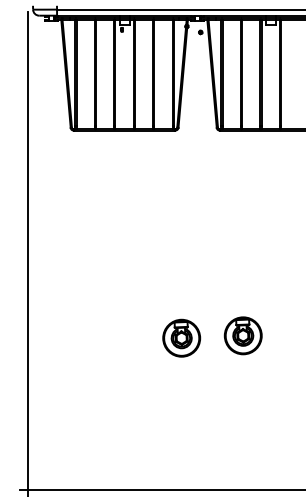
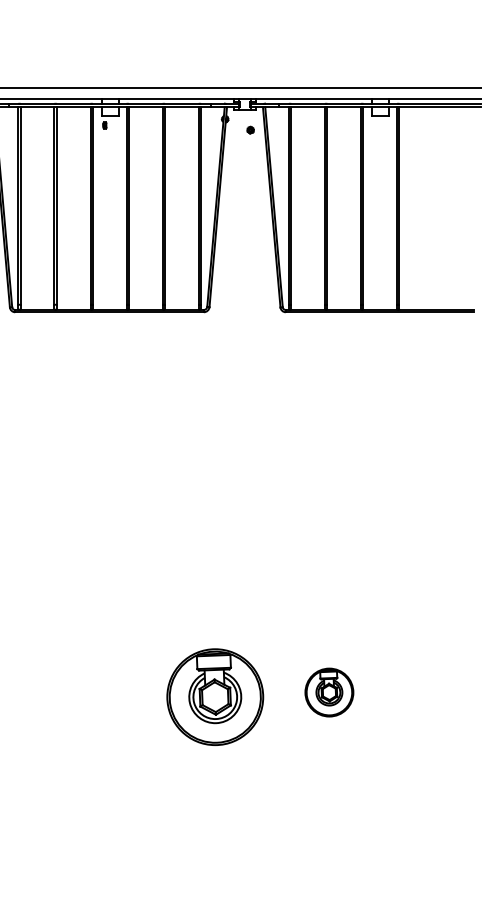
part: (242, 335) -> (328, 691), size x0.7
part: (181, 337) -> (215, 695), size x1.4

